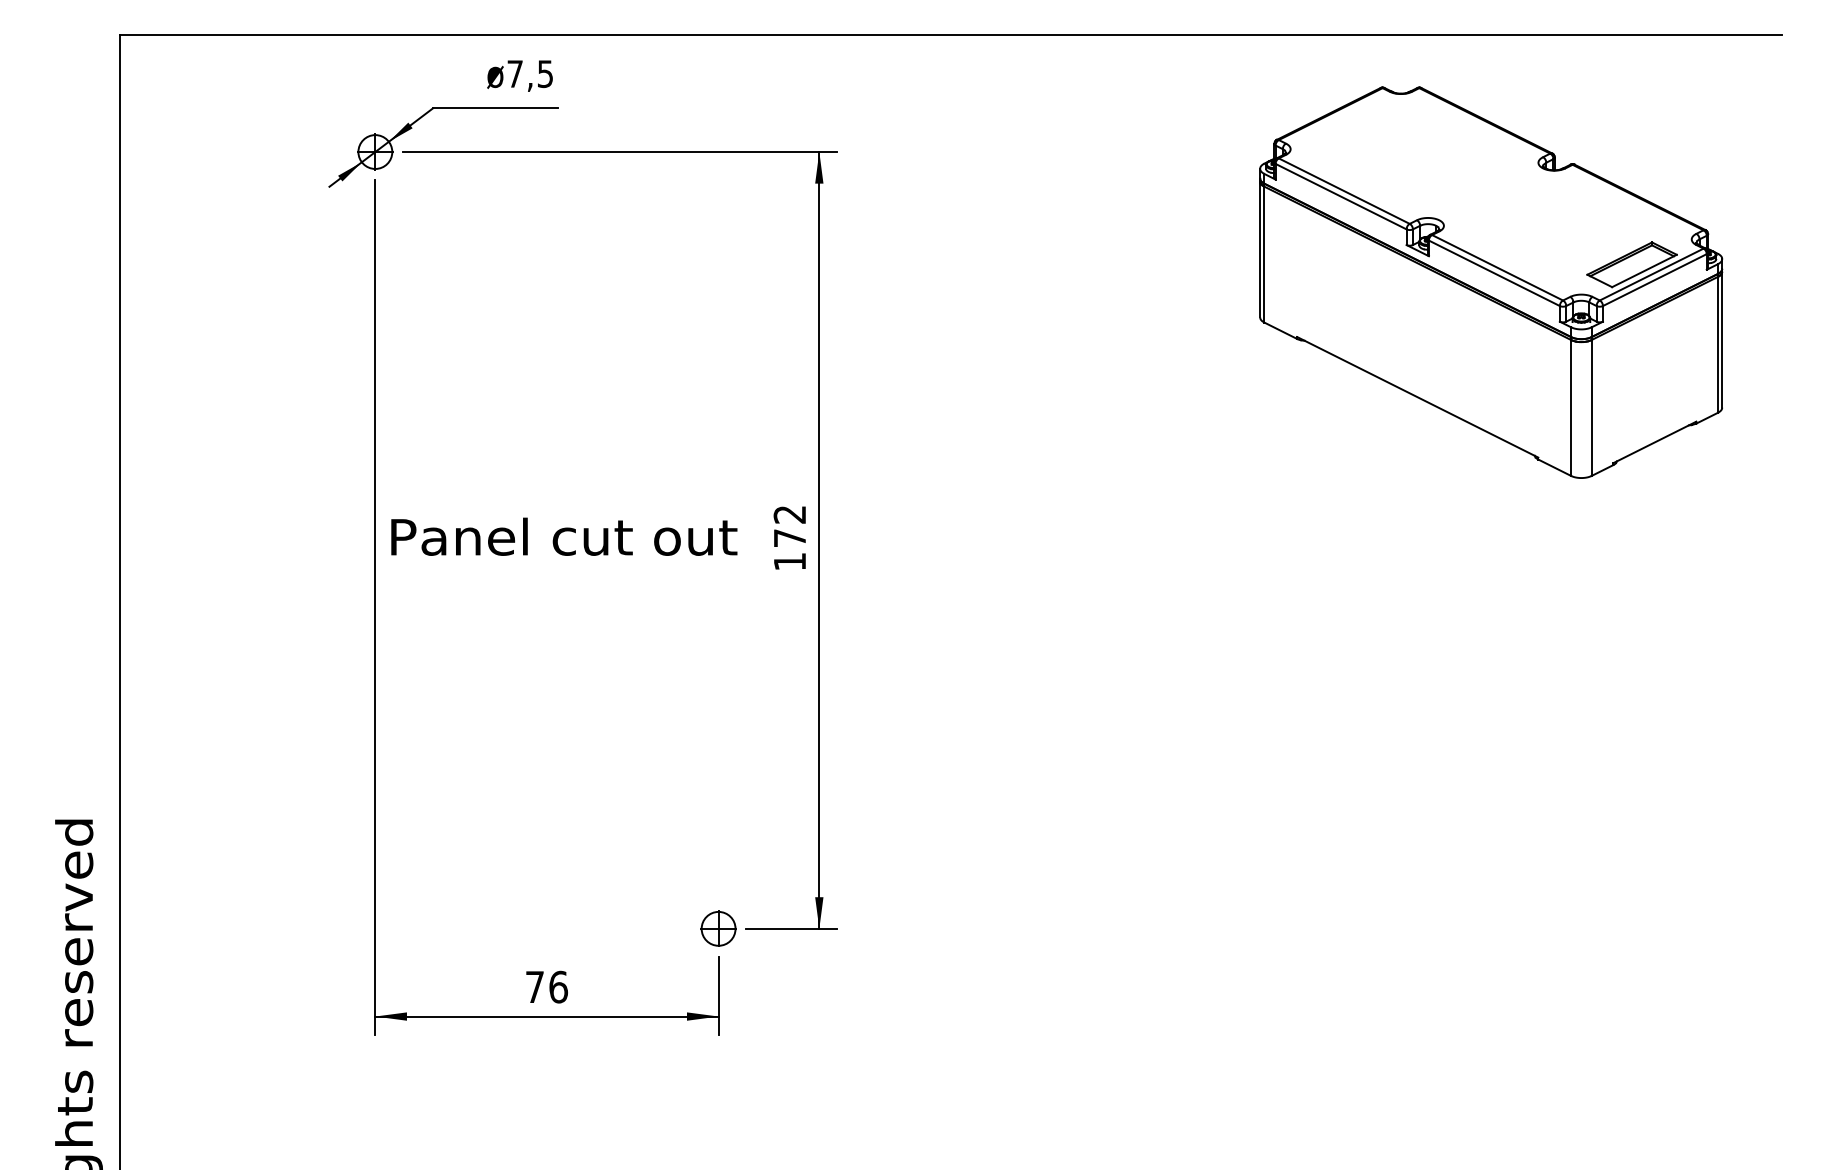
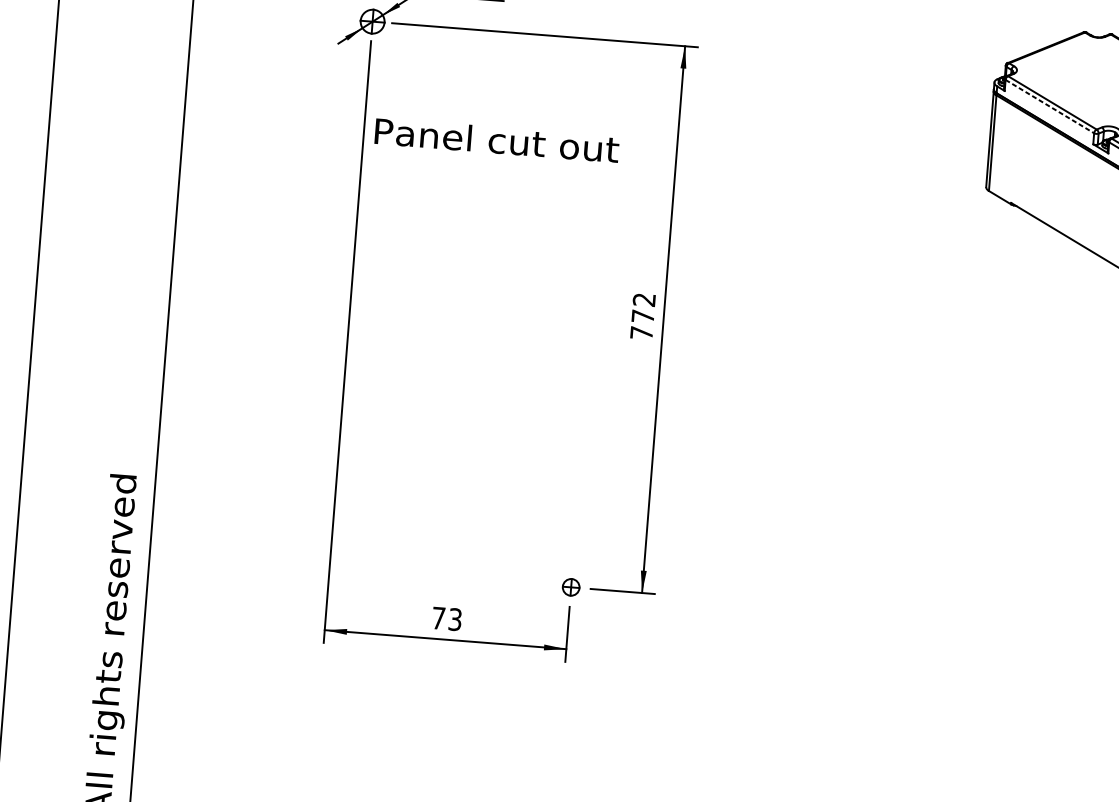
line: (1341, 196) -> (1050, 106), solid -> dashed
text: (564, 536) -> (497, 140), moved
text: (789, 561) -> (641, 332), 172 -> 772
part: (718, 928) -> (571, 587), size x0.7
text: (558, 986) -> (455, 619), 76 -> 73

